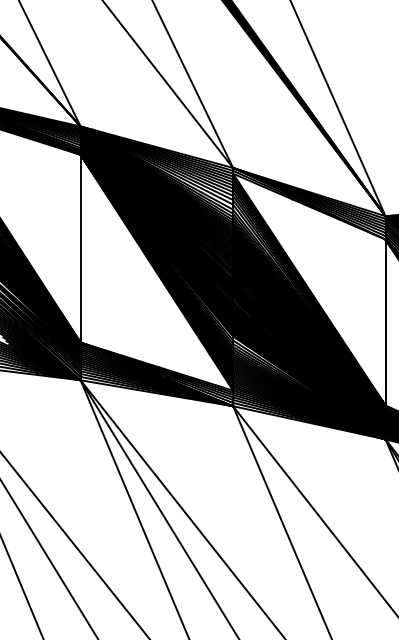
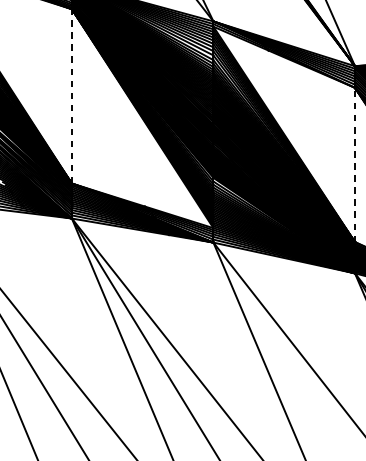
line: (80, 248) -> (71, 96), solid -> dashed
line: (385, 322) -> (354, 164), solid -> dashed

